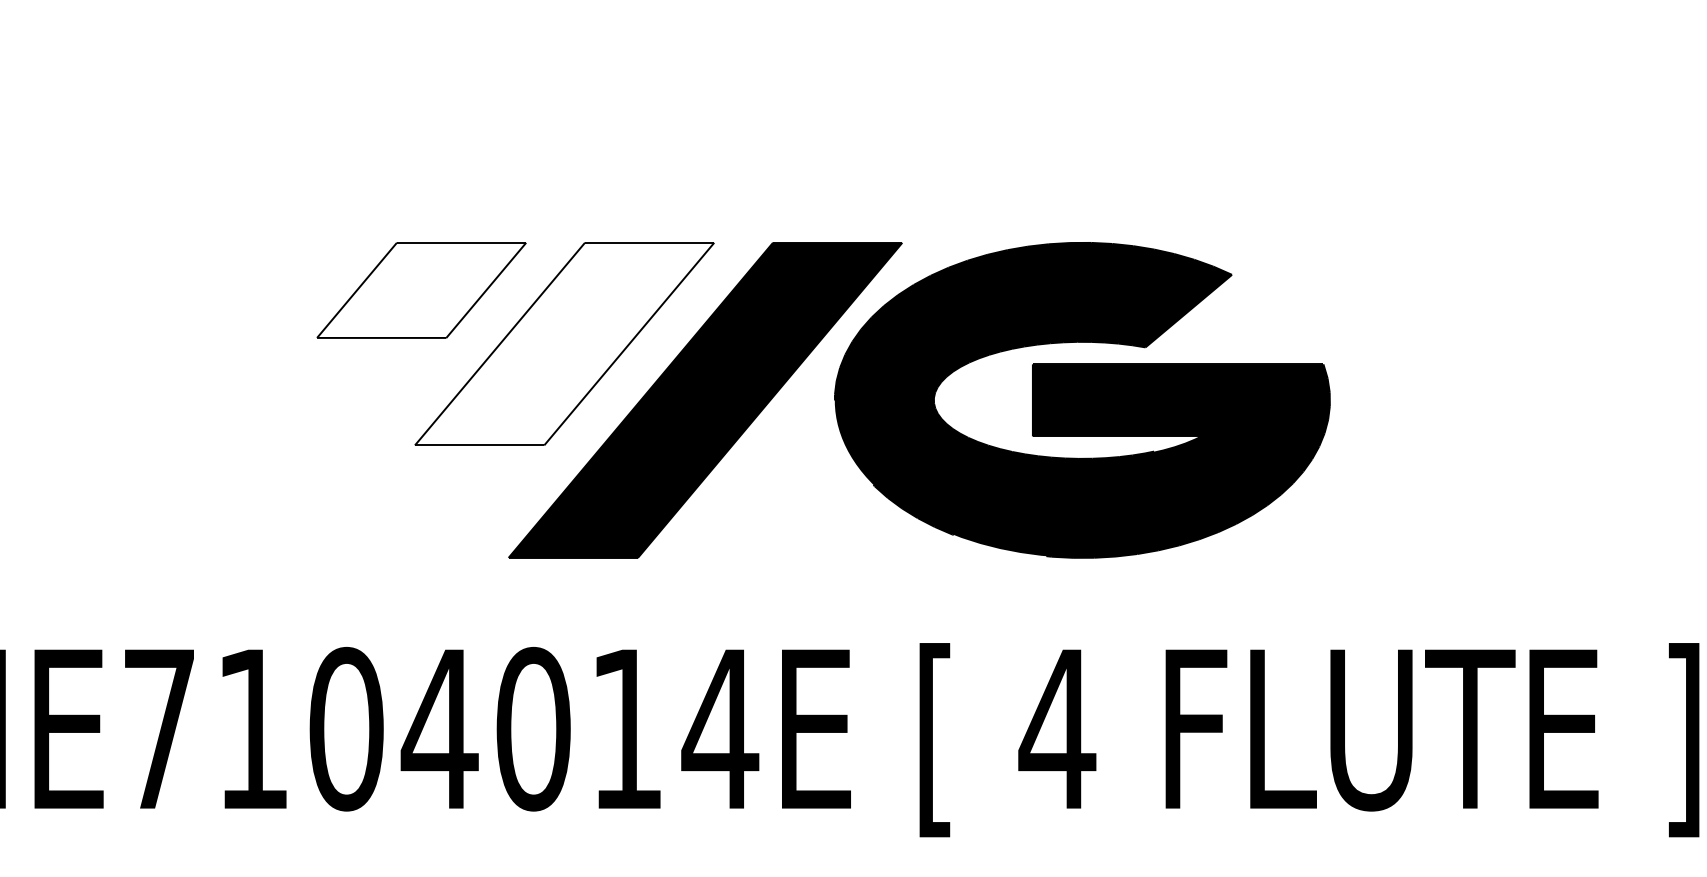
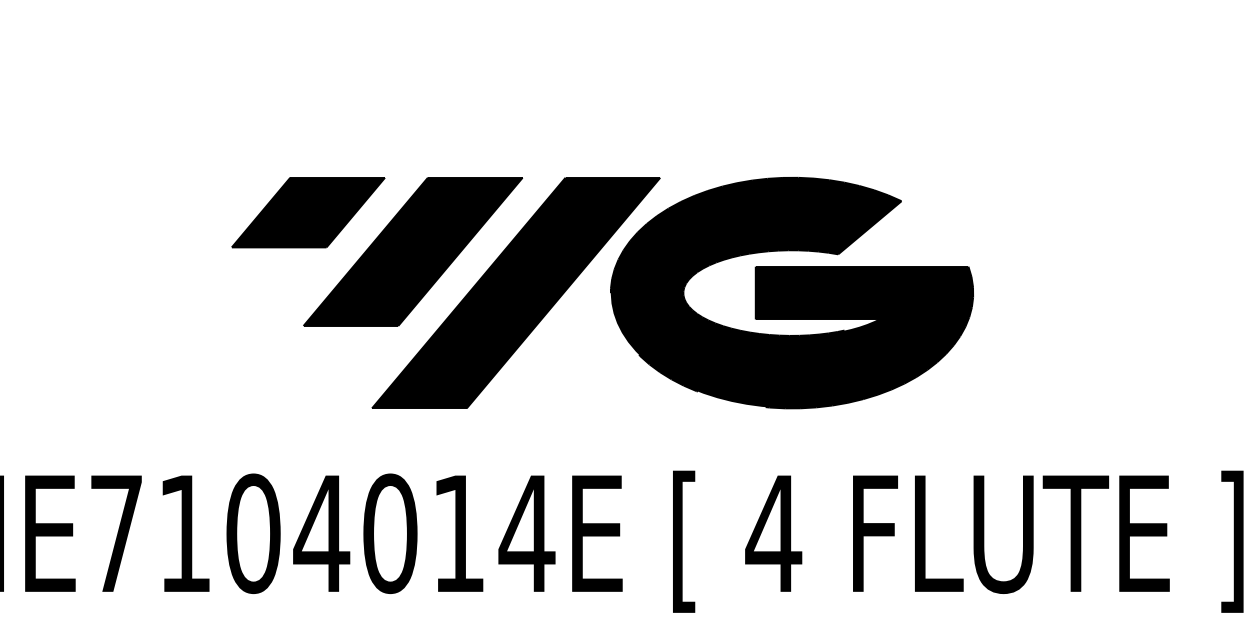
fill: (420, 290) -> (307, 212), added
fill: (563, 343) -> (412, 251), added

